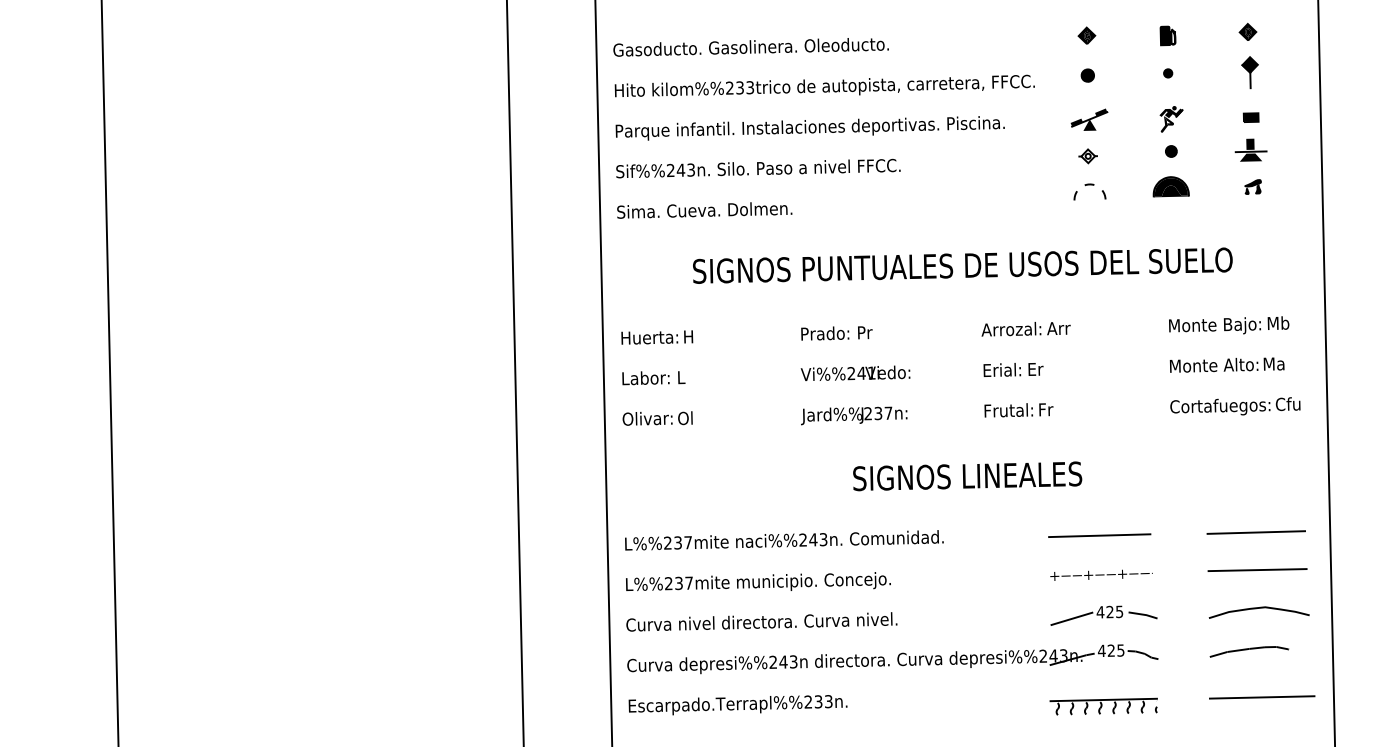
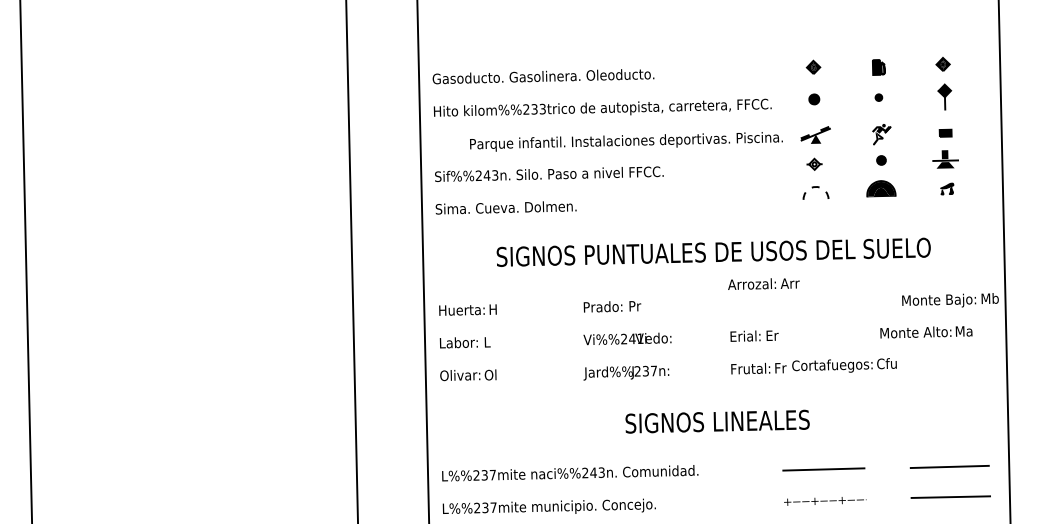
text: (809, 128) -> (625, 141), moved
text: (1229, 325) -> (950, 300), moved
text: (1025, 329) -> (763, 284), moved
text: (1235, 406) -> (844, 365), moved

